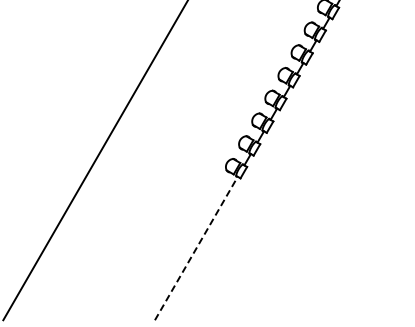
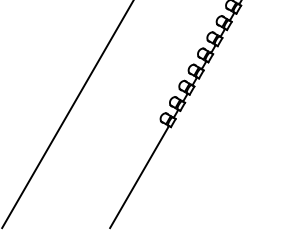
line: (196, 248) -> (139, 176), dashed -> solid

